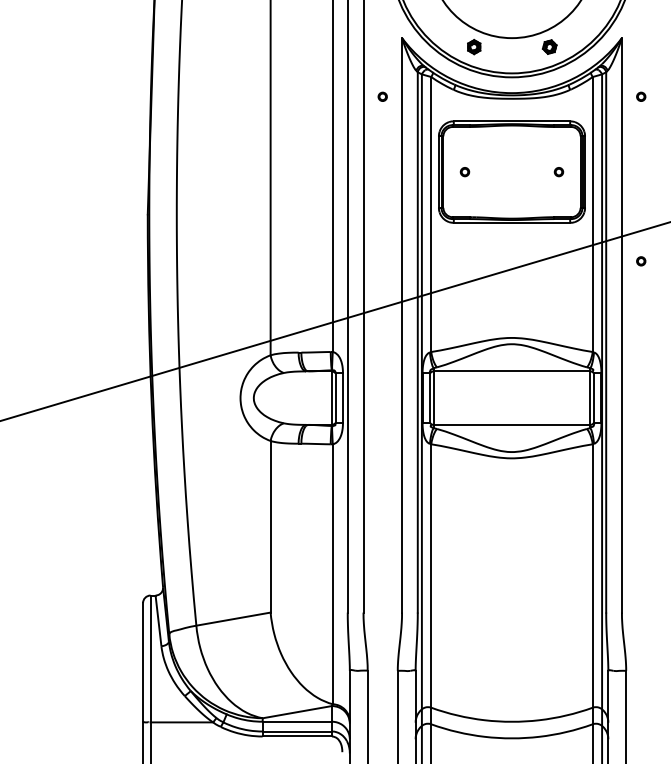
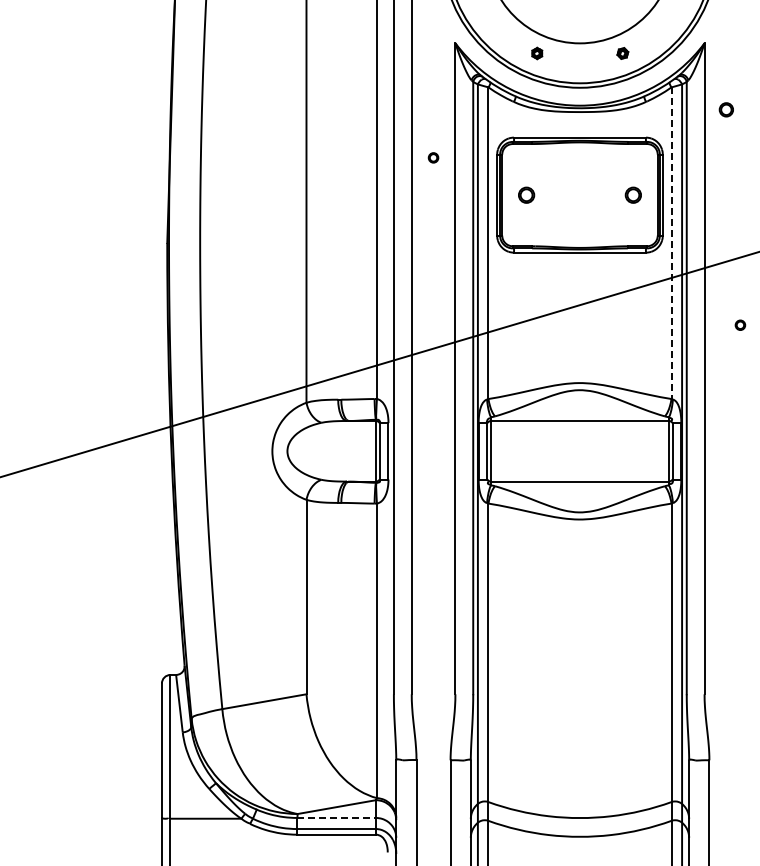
part: (474, 47) -> (537, 53), size x0.7
part: (549, 47) -> (622, 53), size x0.7
part: (382, 96) -> (433, 157), moved
part: (641, 96) -> (726, 109), size x1.4
part: (464, 171) -> (526, 194), size x1.6
part: (558, 171) -> (632, 194), size x1.6
line: (592, 214) -> (671, 243), solid -> dashed
part: (641, 260) -> (740, 324), moved
line: (297, 721) -> (337, 817), solid -> dashed

